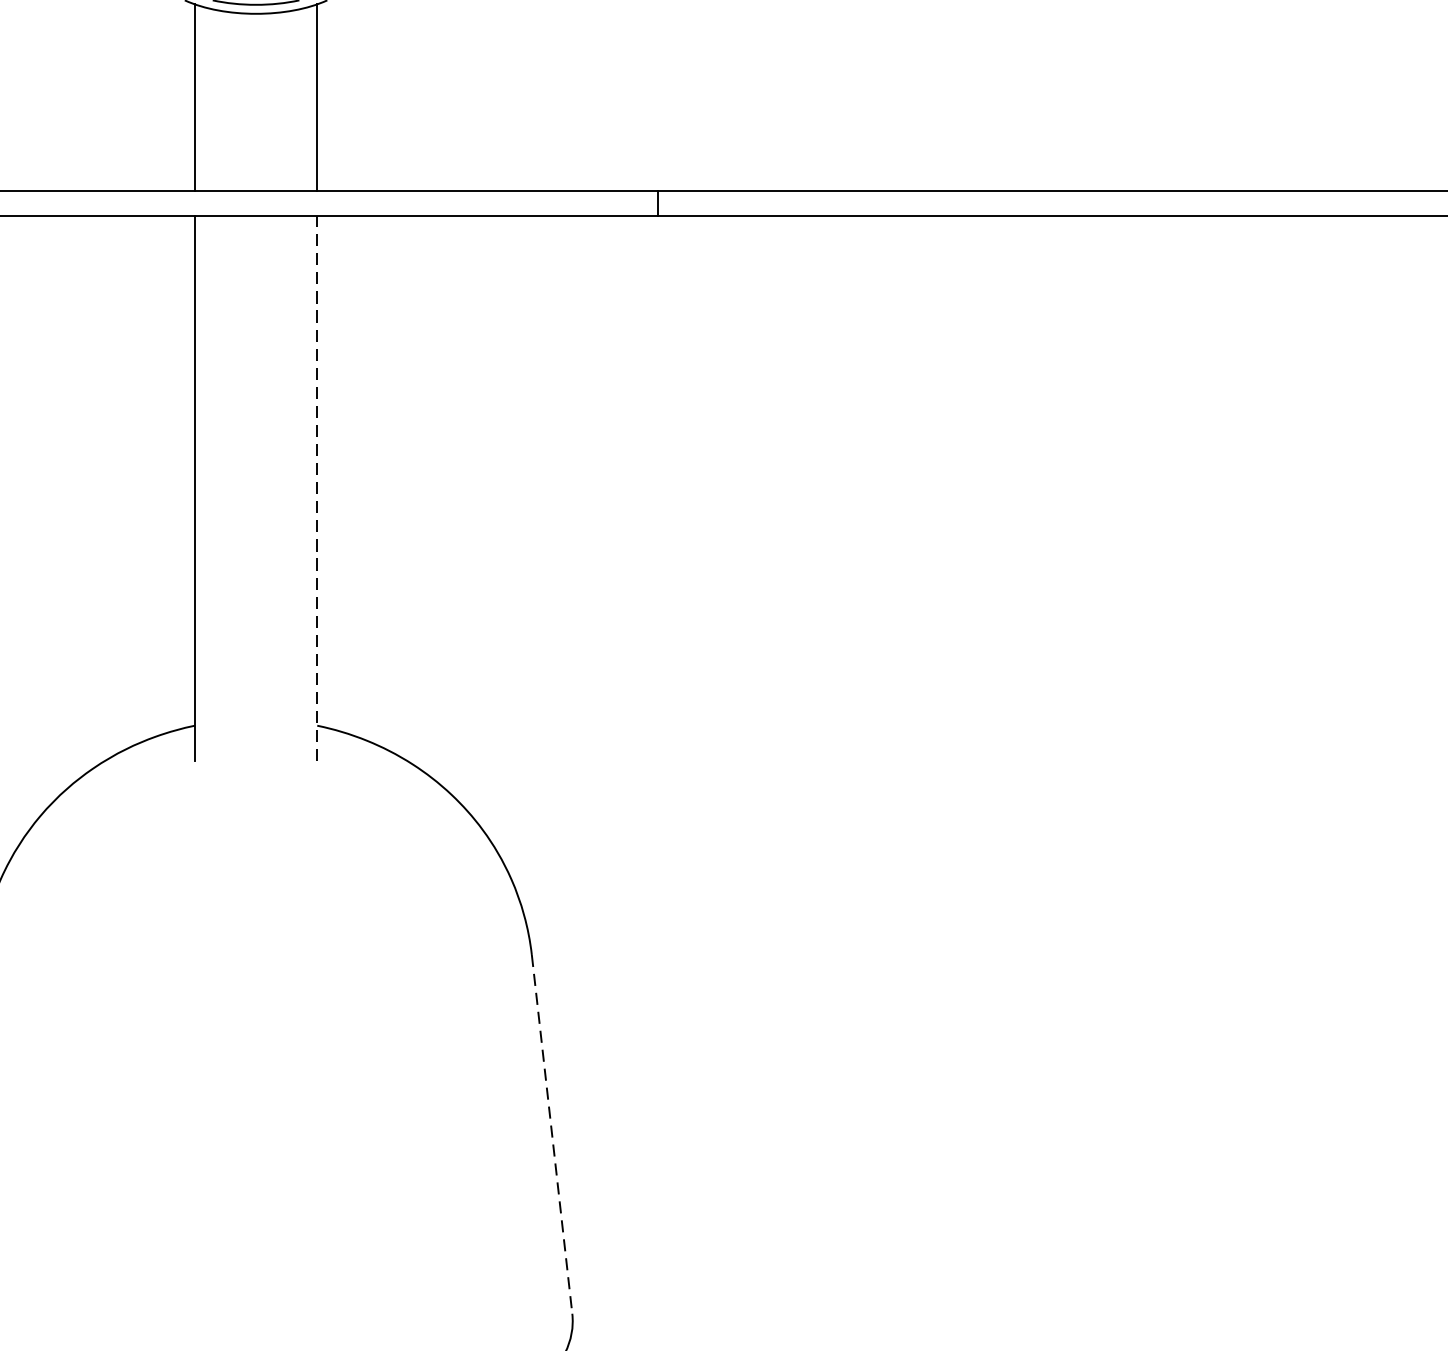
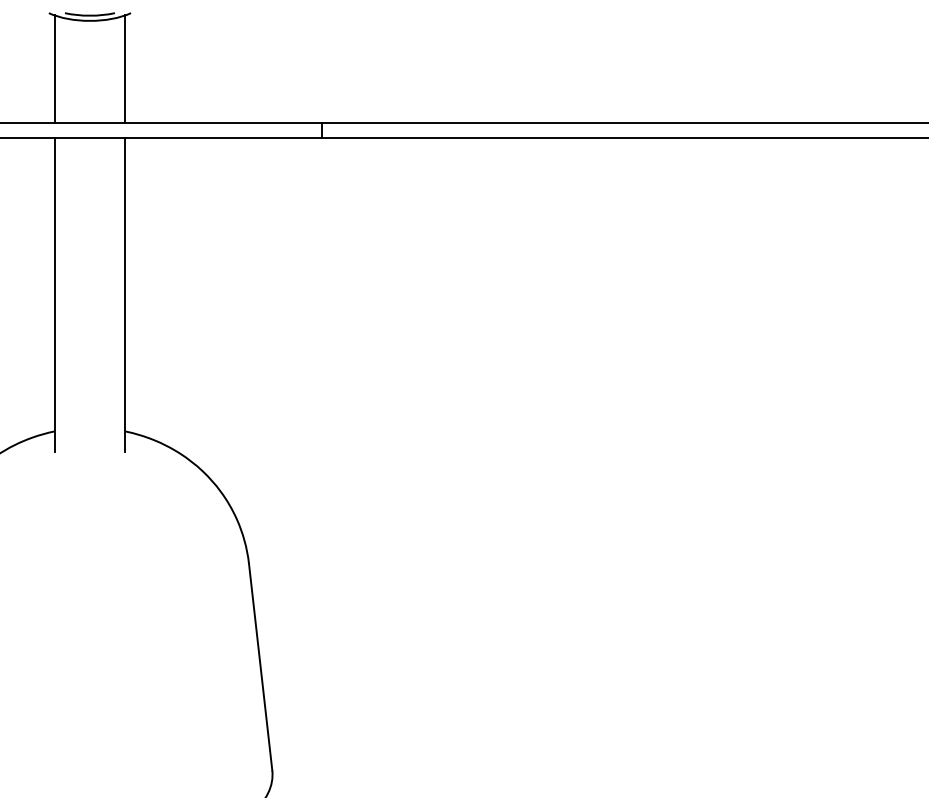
line: (317, 488) -> (125, 294), dashed -> solid
line: (551, 1135) -> (260, 667), dashed -> solid

